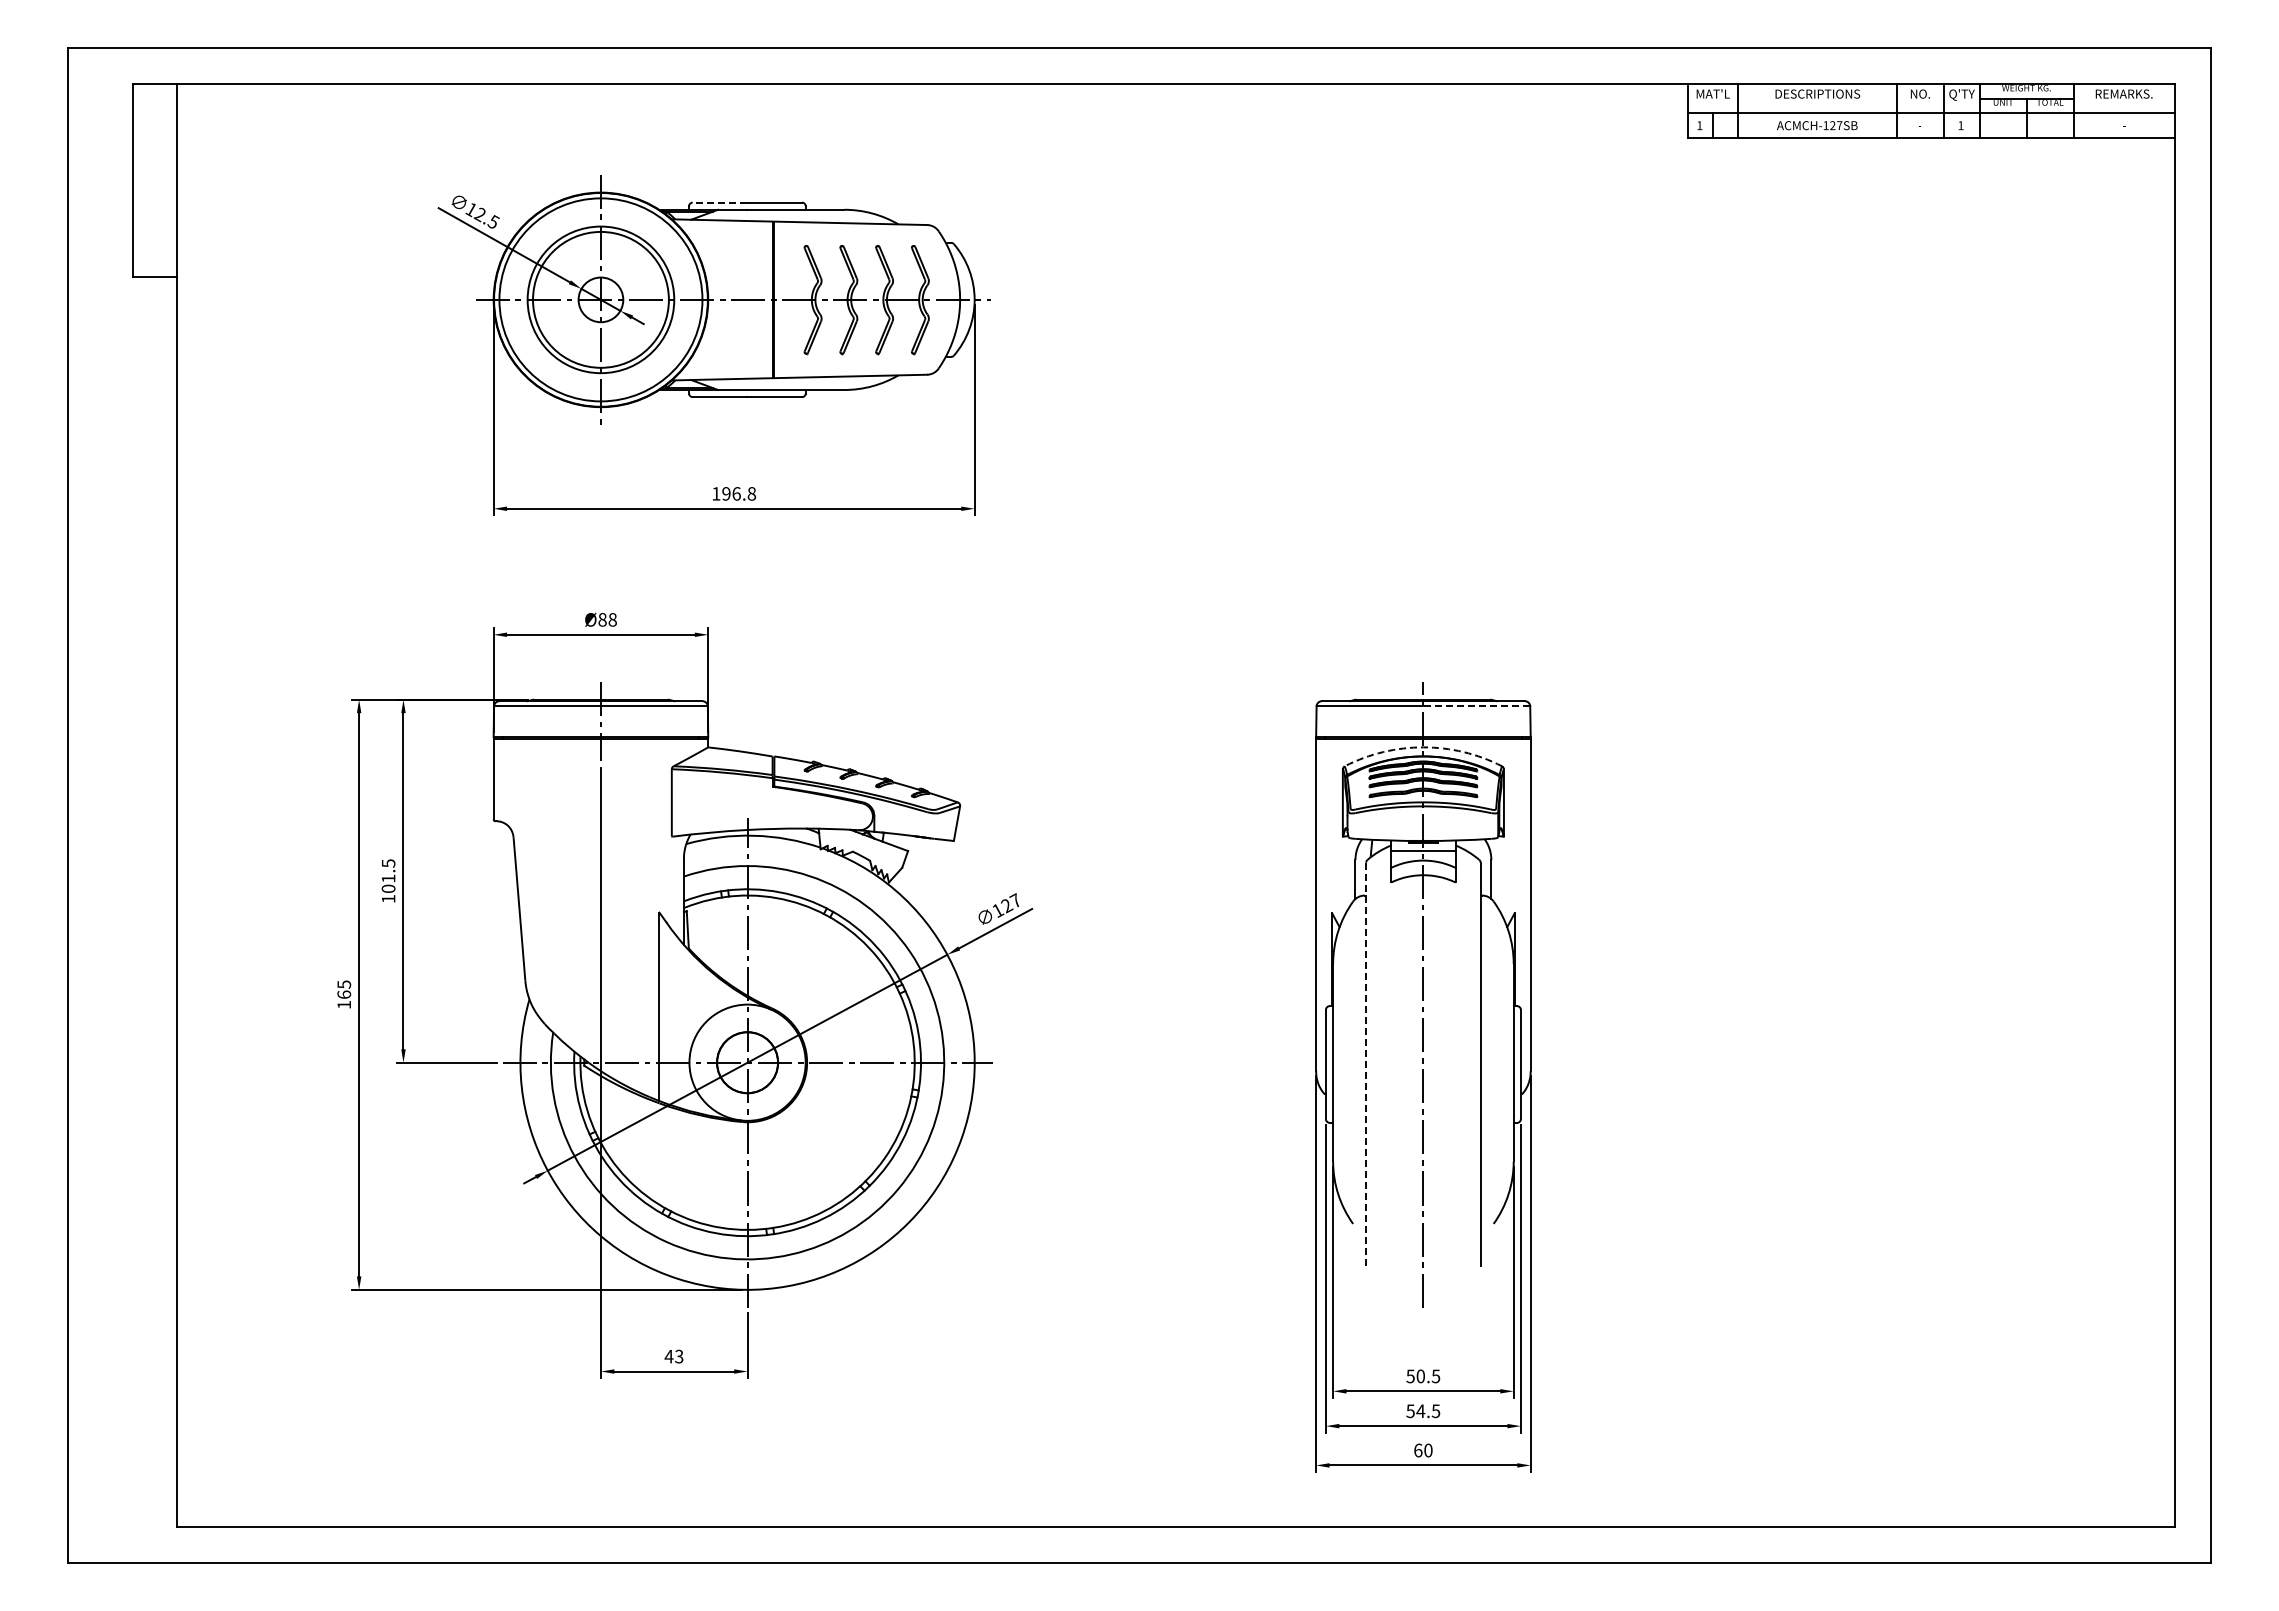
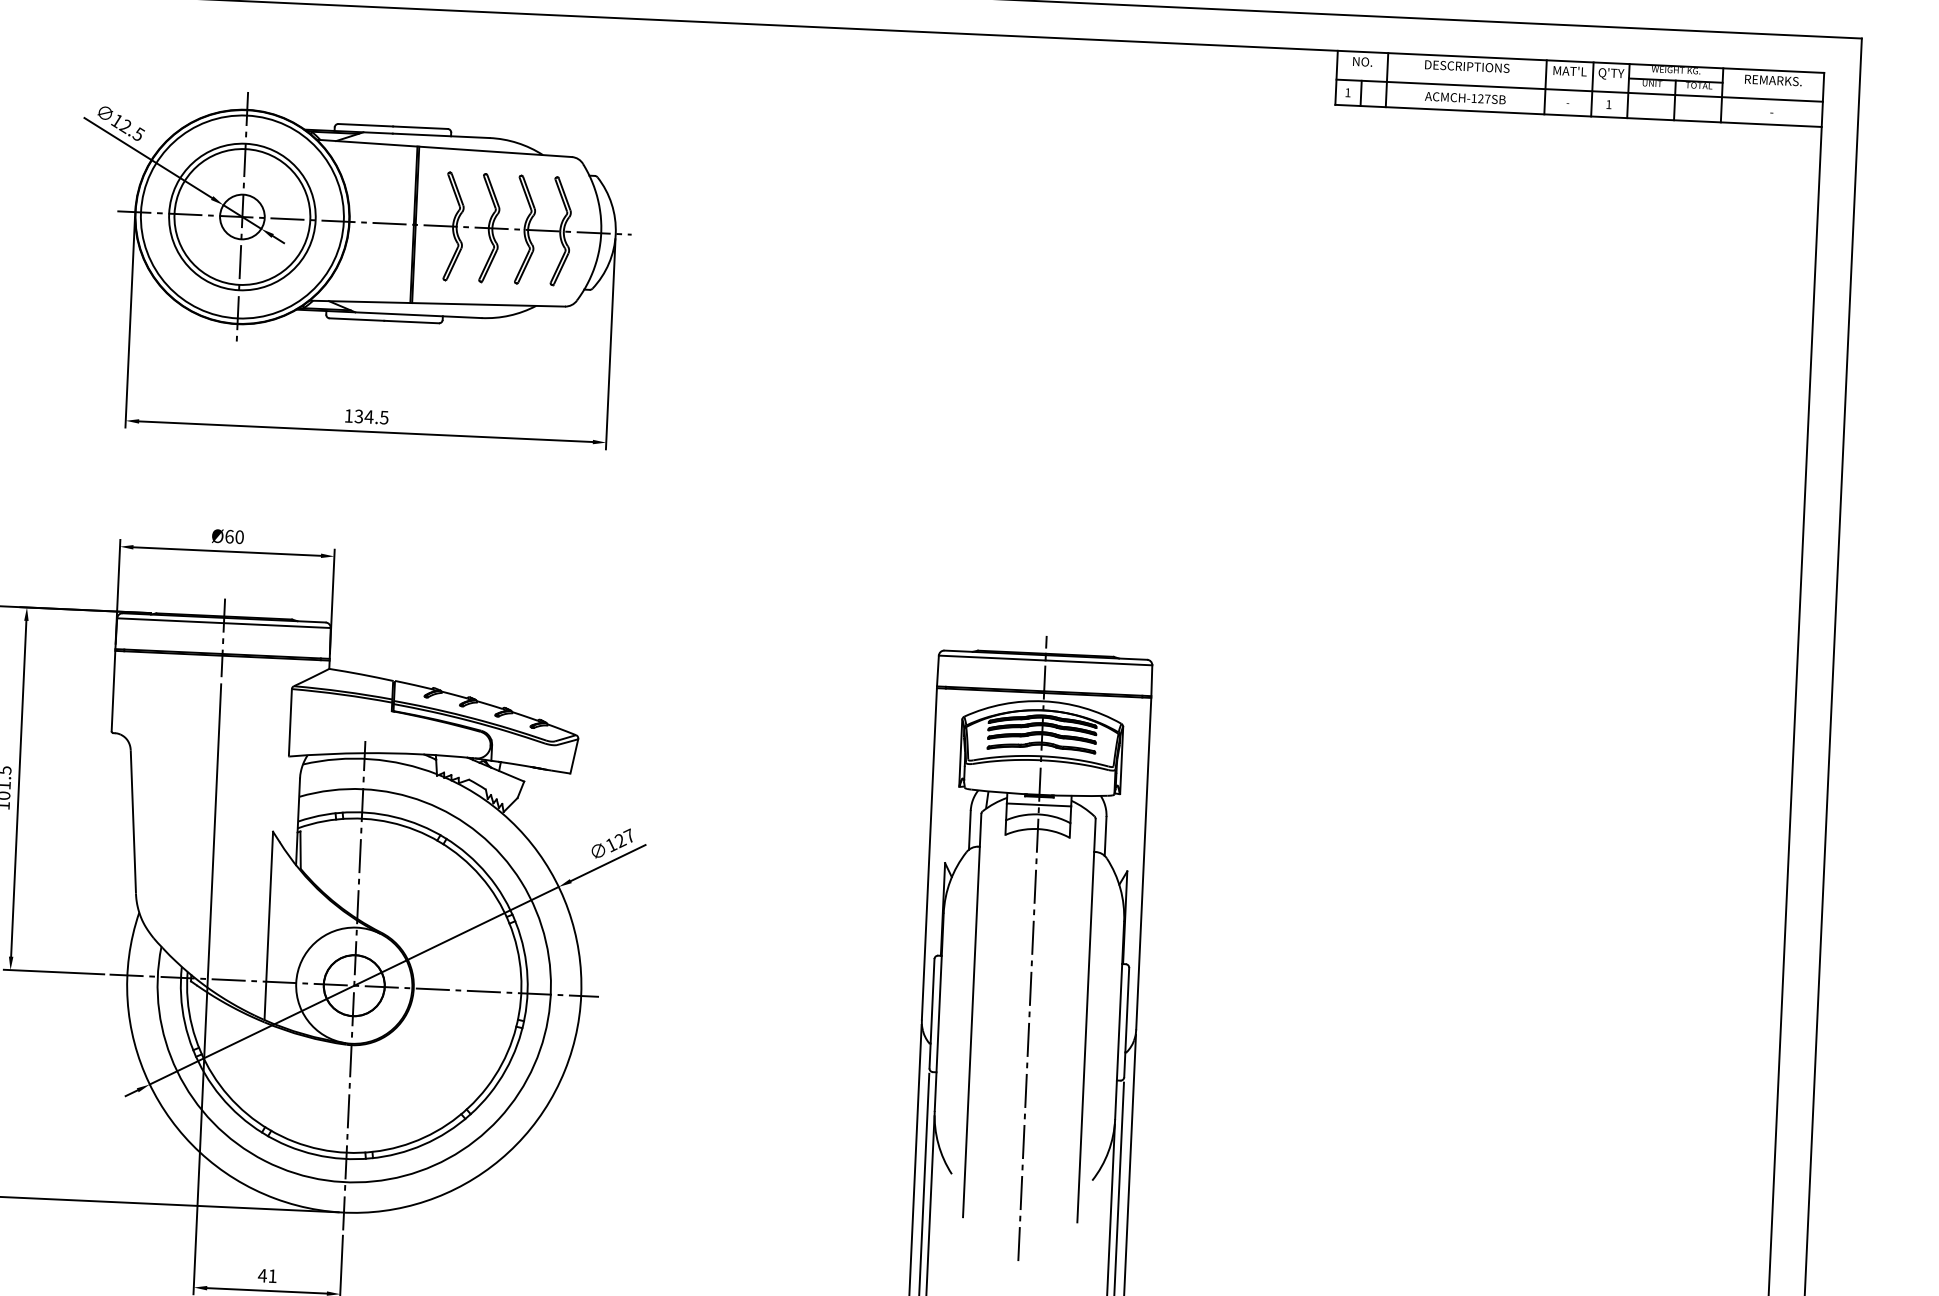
text: (1712, 93) -> (1362, 61), MAT'L -> NO.
text: (1920, 93) -> (1569, 70), NO. -> MAT'L
line: (719, 202) -> (365, 125), dashed -> solid
text: (739, 493) -> (372, 416), 196.8 -> 134.5
text: (607, 619) -> (234, 536), Ø88 -> Ø60
line: (1476, 706) -> (1098, 662), dashed -> solid
arc: (1423, 747) -> (1043, 701), dashed -> solid
line: (1366, 1064) -> (972, 1015), dashed -> solid
text: (679, 1356) -> (272, 1276), 43 -> 41

